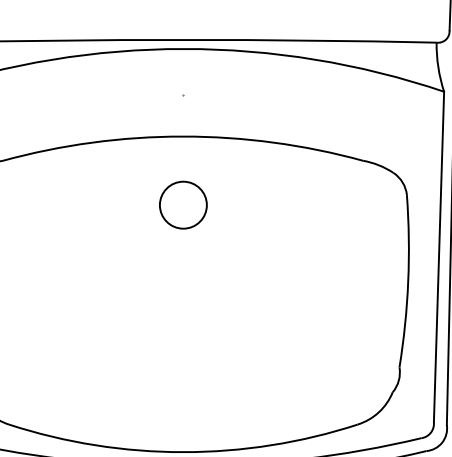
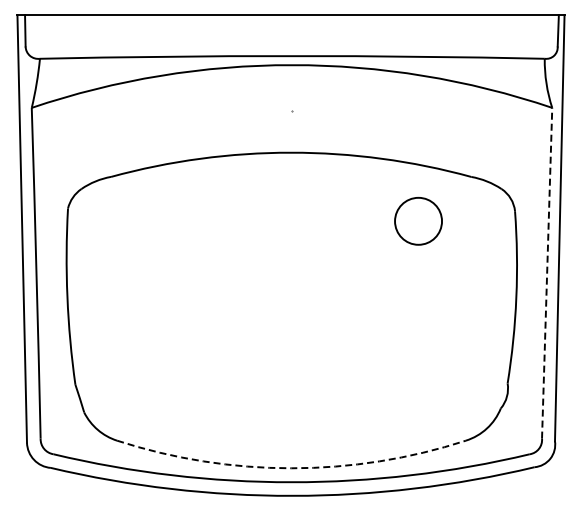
circle: (183, 205) -> (418, 221), moved
line: (439, 256) -> (547, 272), solid -> dashed
arc: (183, 452) -> (291, 468), solid -> dashed

